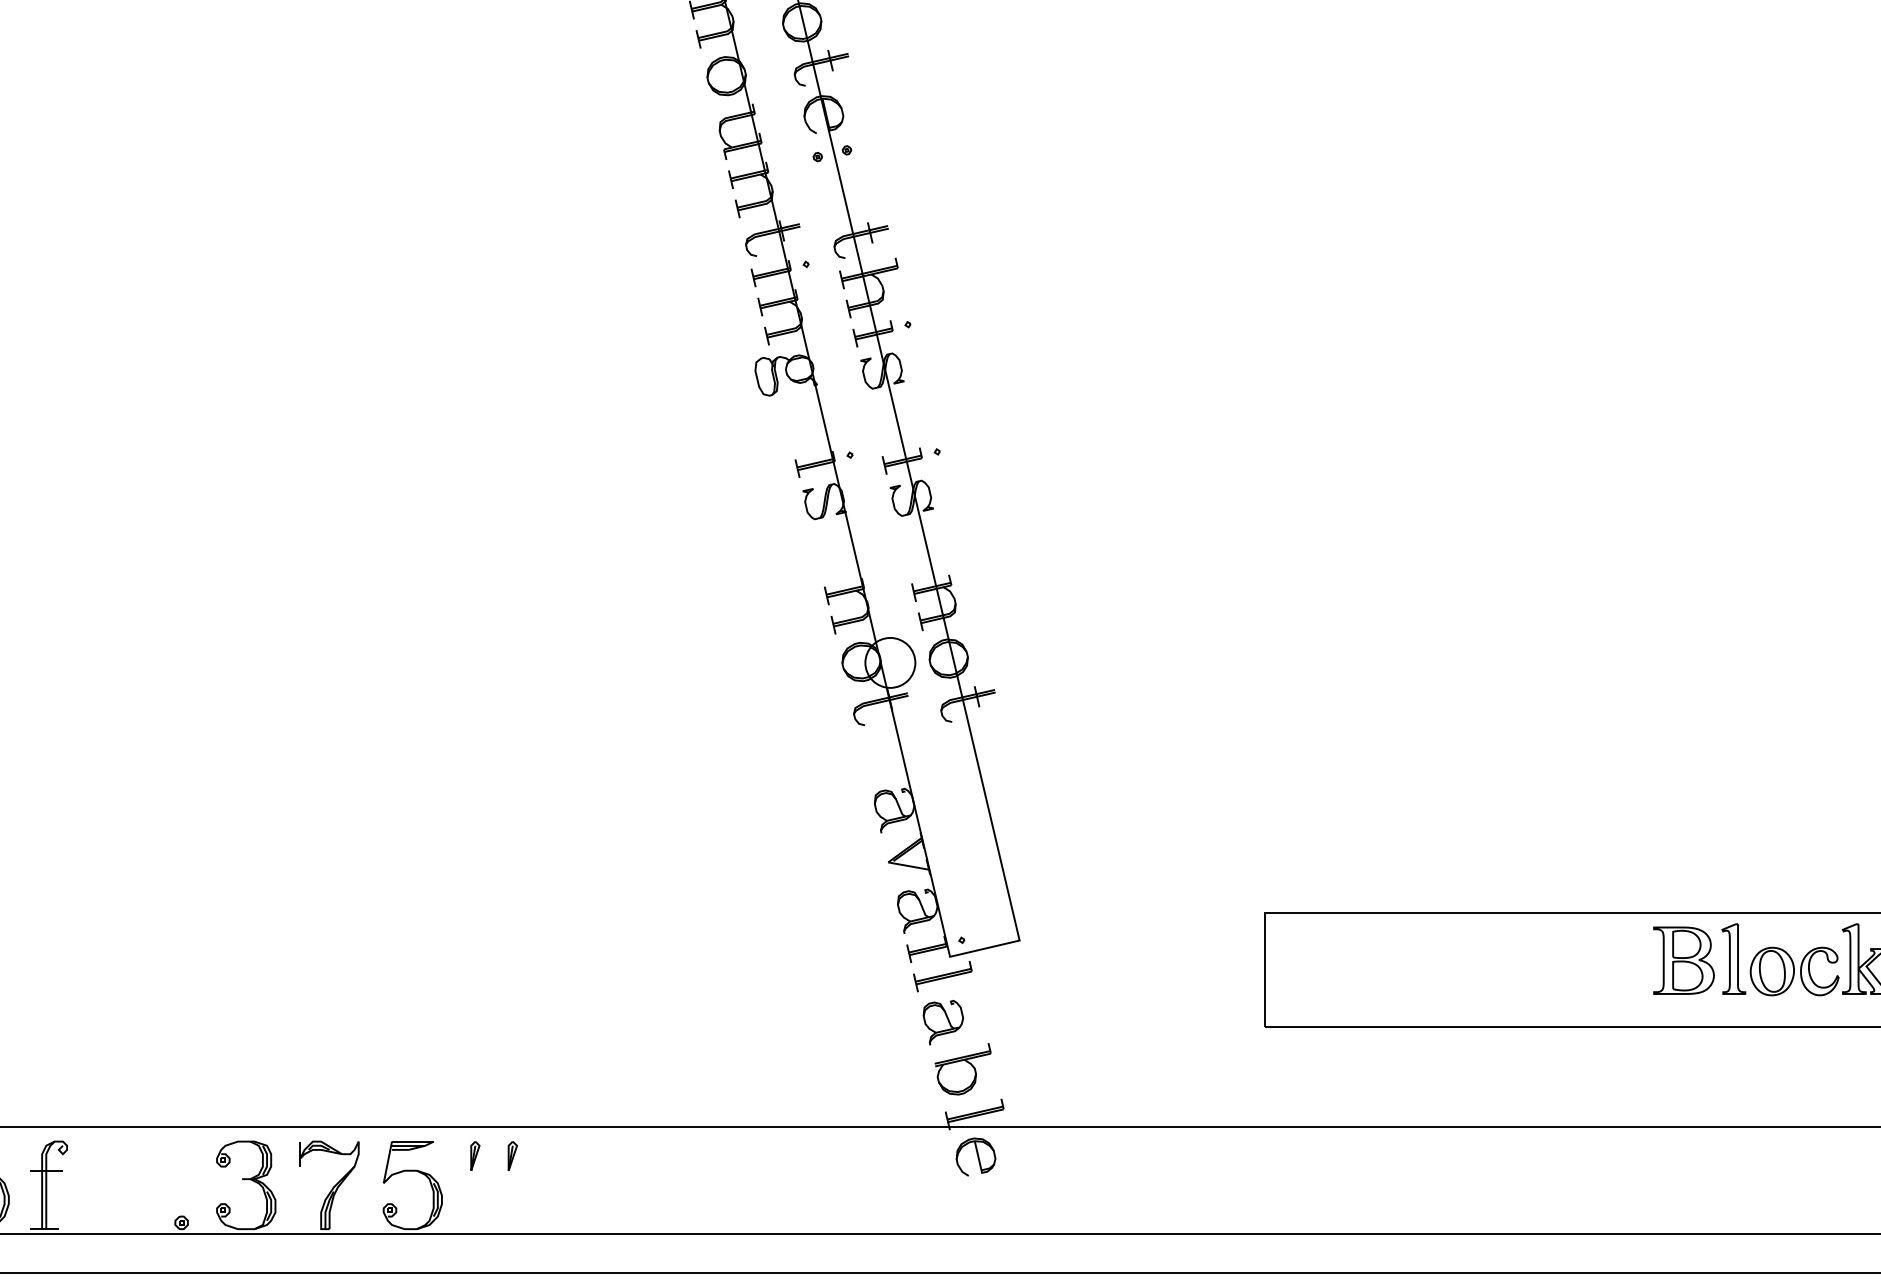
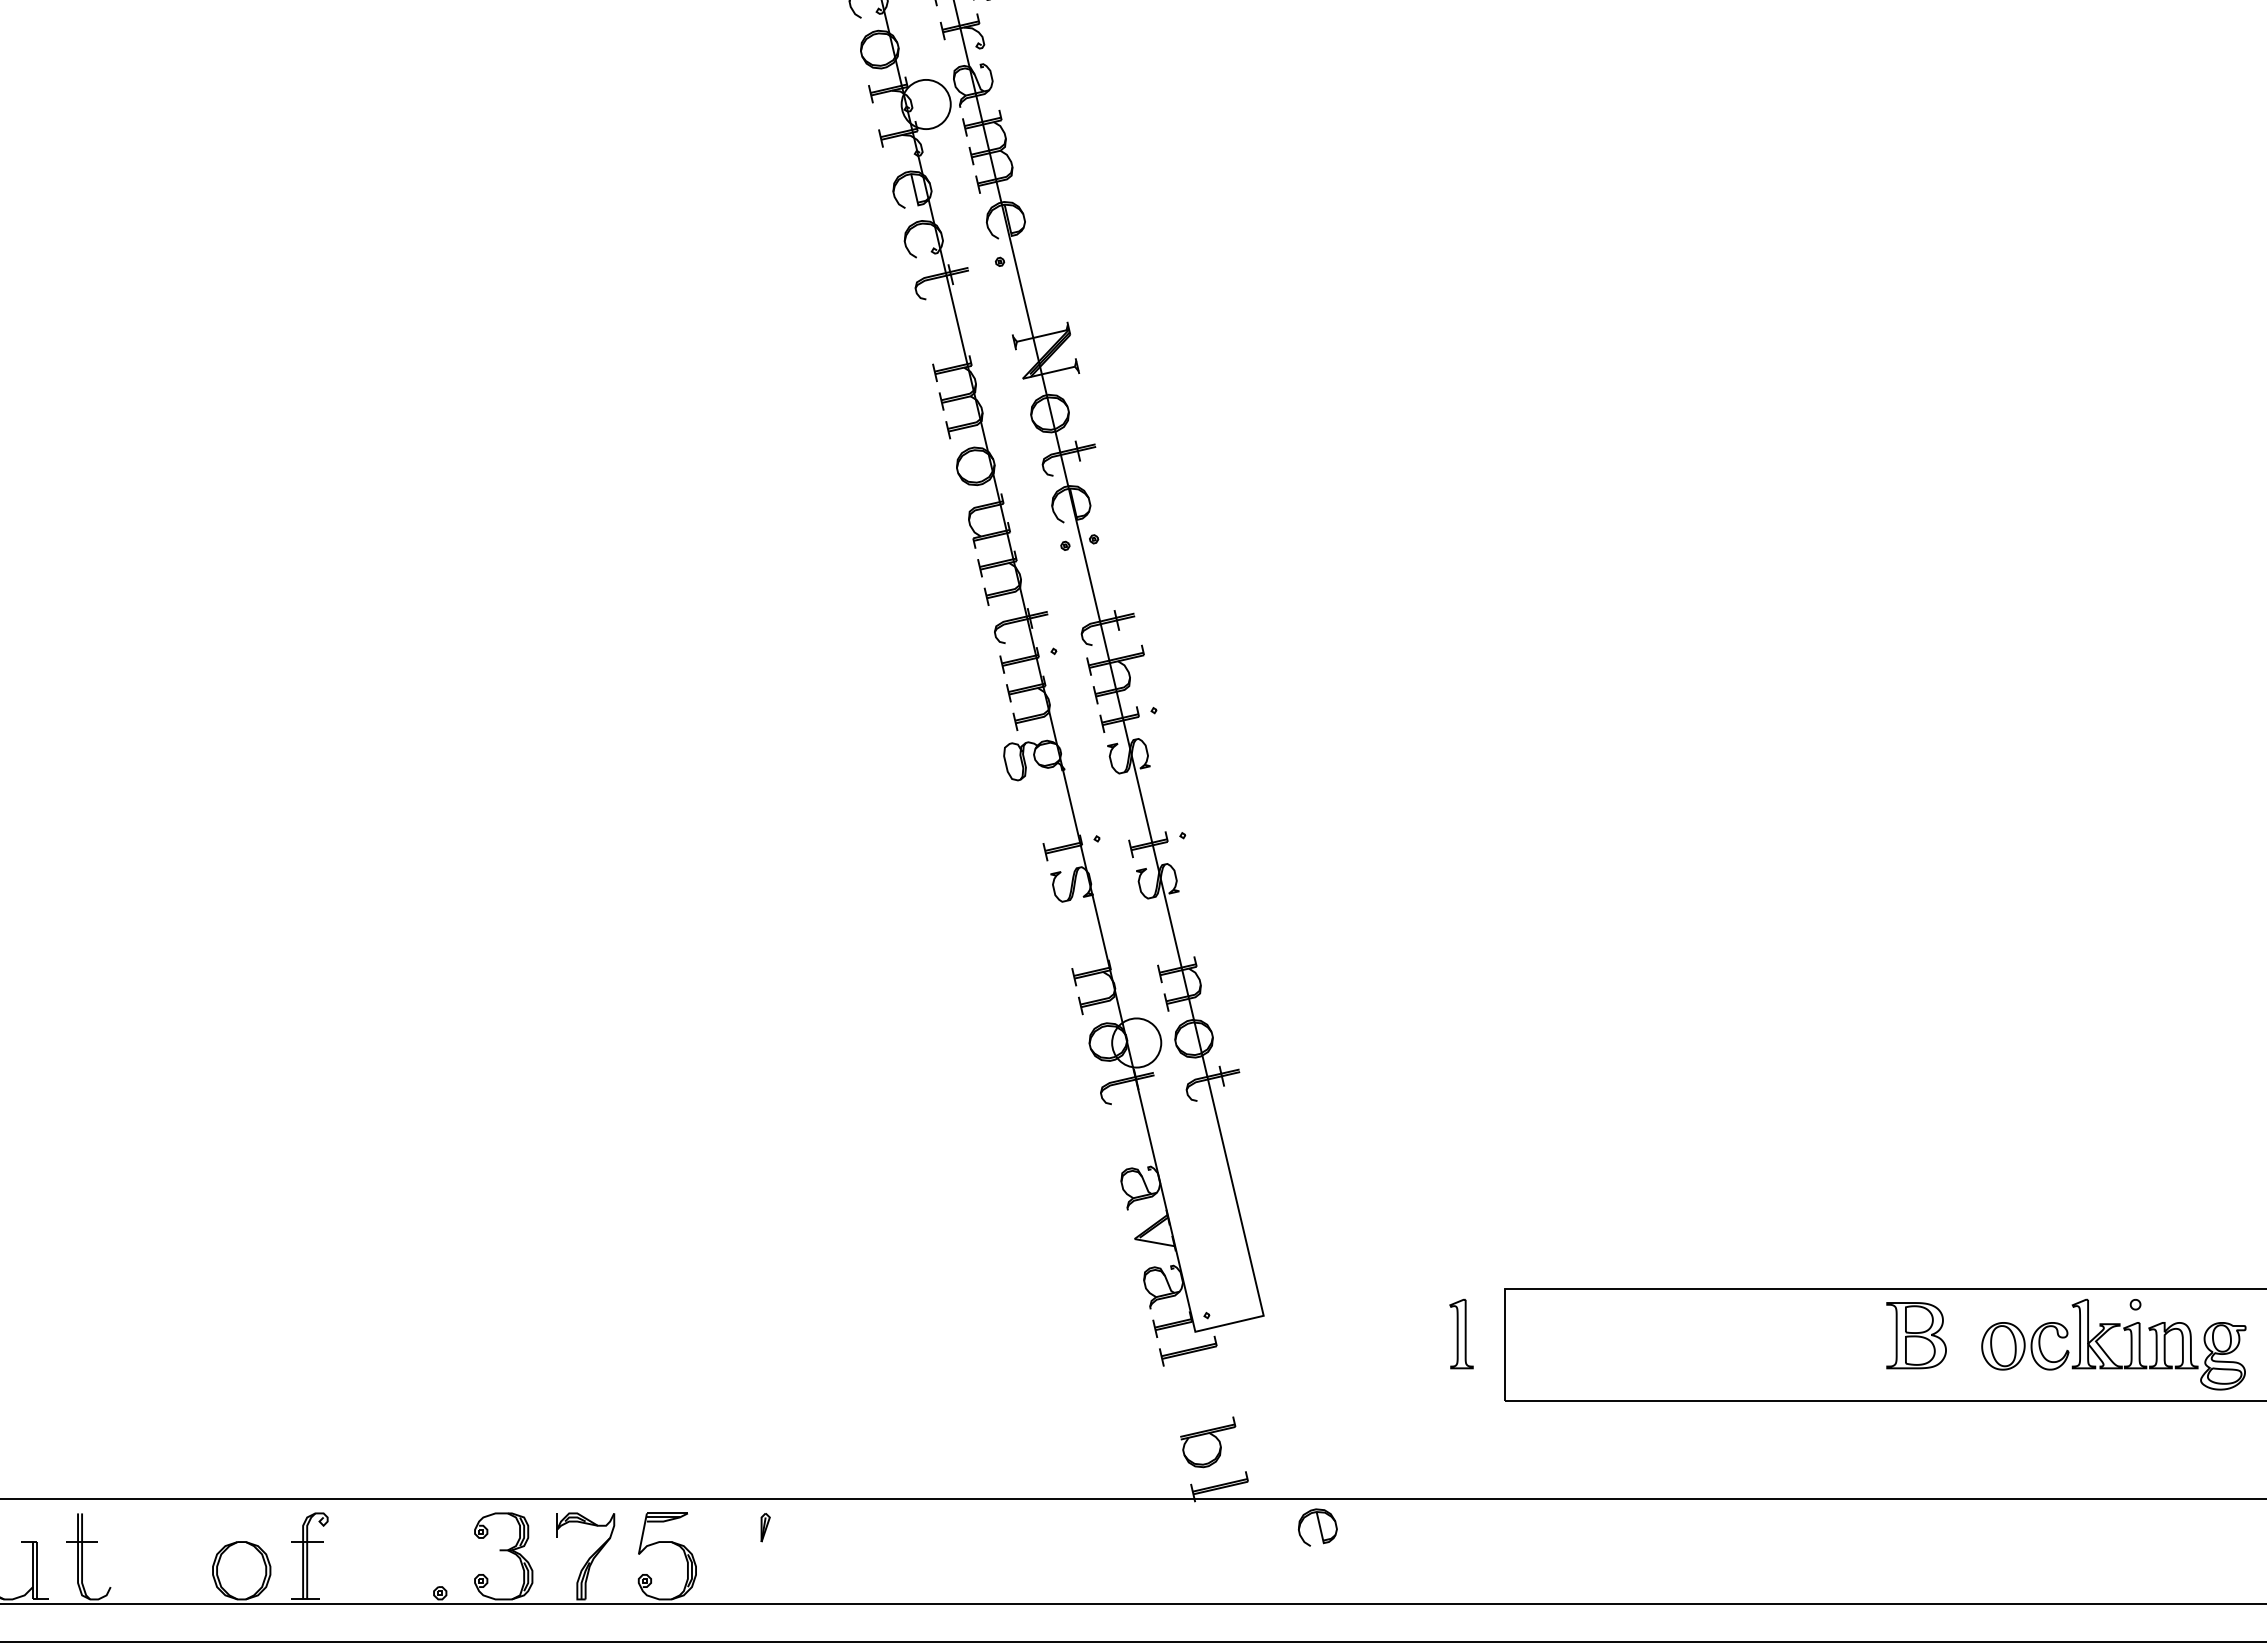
part: (1733, 958) -> (1461, 1333), moved
part: (943, 1022) -> (1188, 1396), removed
part: (474, 1155) -> (728, 1527), removed
part: (975, 1156) -> (1317, 1527), moved

